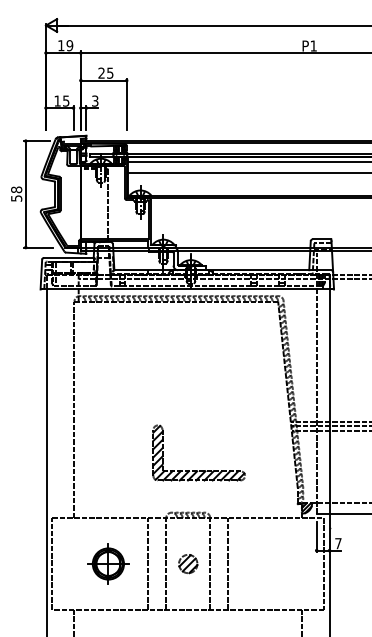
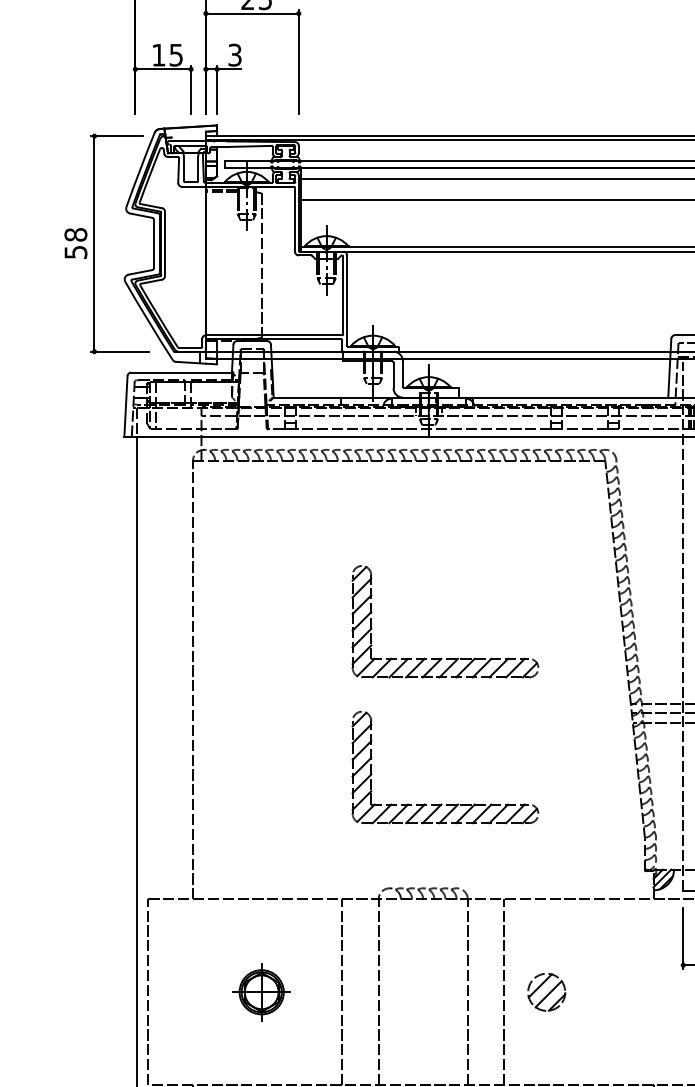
part: (197, 398) -> (441, 657), added
part: (108, 563) -> (261, 991), size x0.7
part: (188, 564) -> (547, 993), moved

